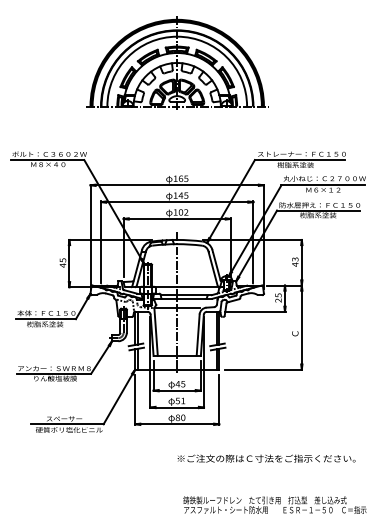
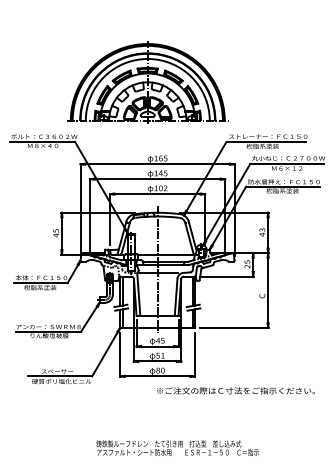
part: (177, 62) -> (148, 81), moved
text: (266, 458) -> (235, 390), moved
text: (274, 504) -> (177, 447), moved

